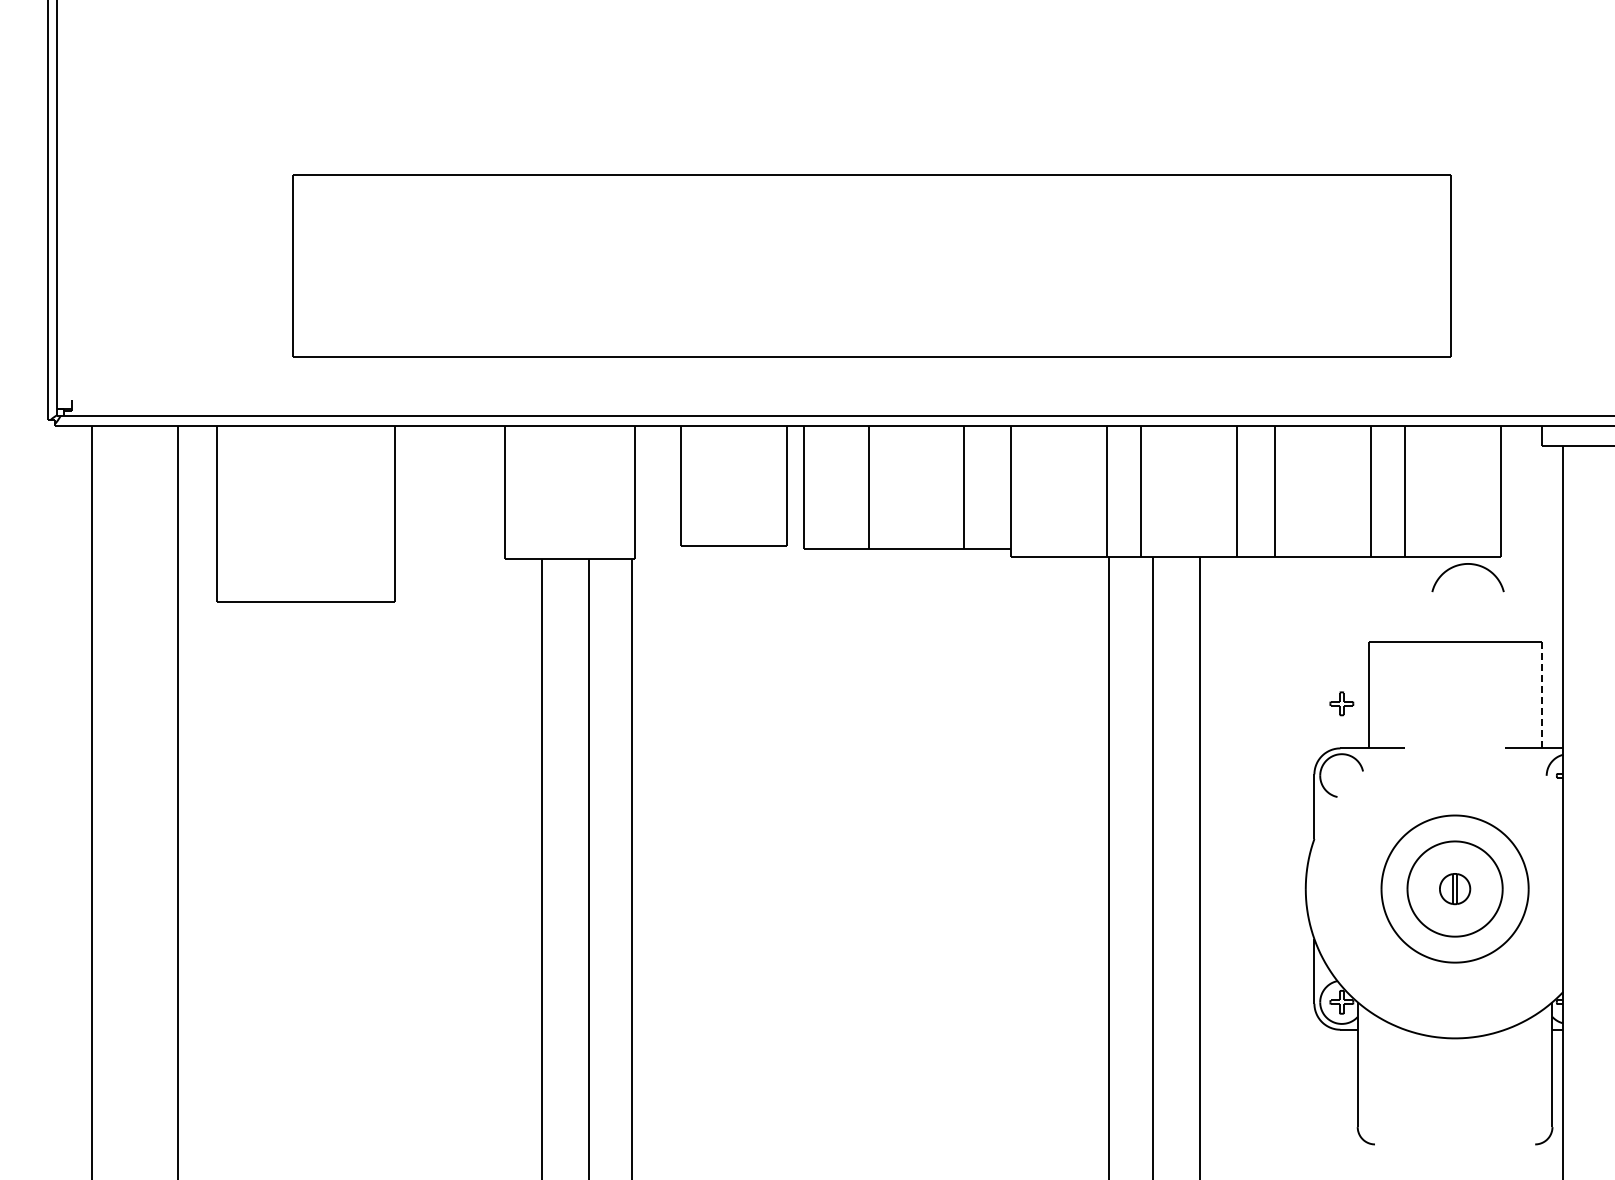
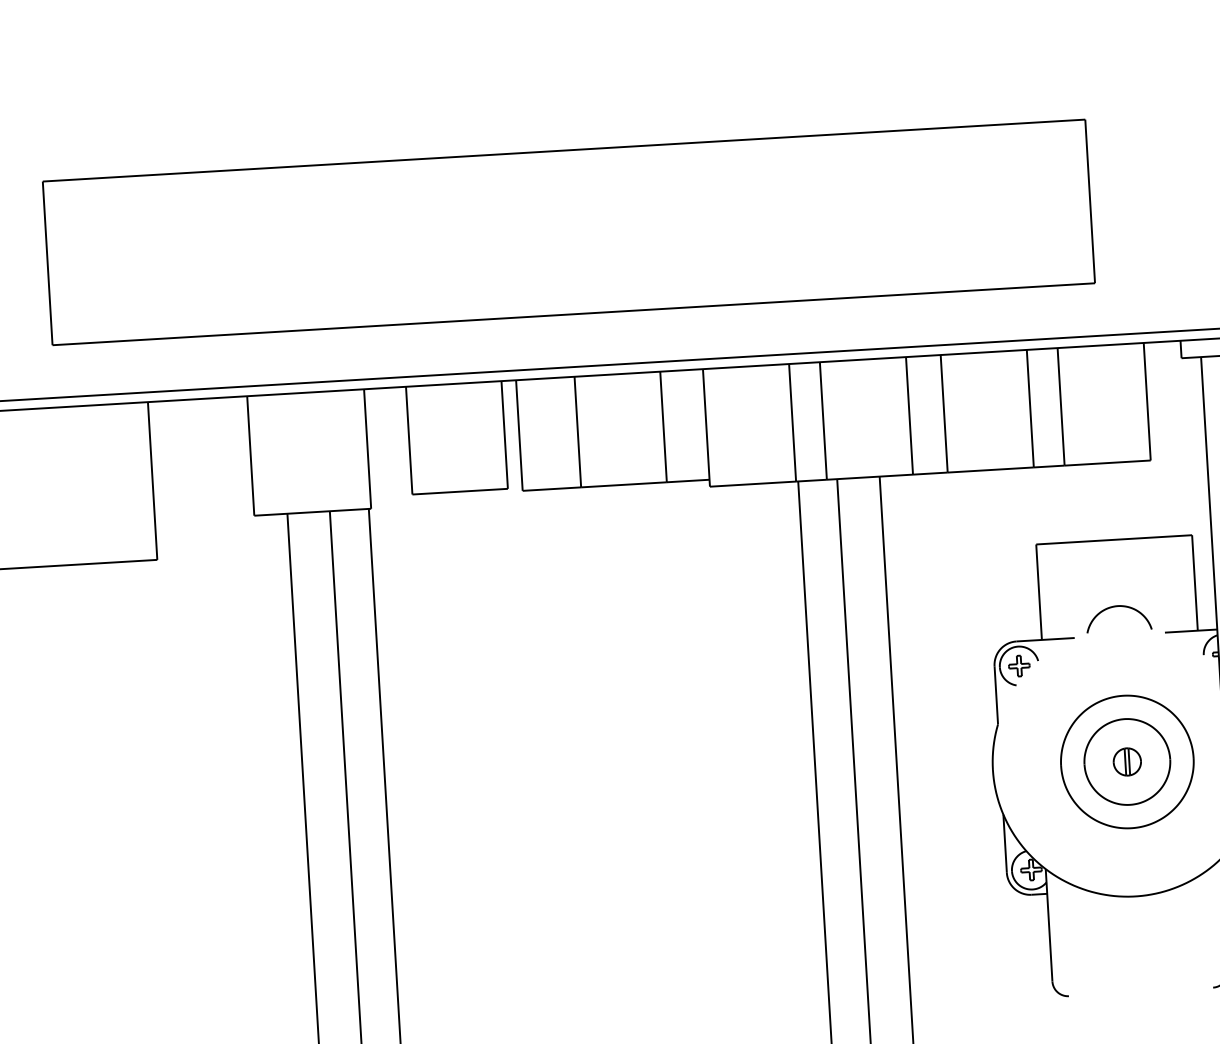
curve: (1463, 565) -> (1114, 607), moved
line: (1541, 694) -> (1194, 582), dashed -> solid
part: (1341, 703) -> (1019, 665), moved

